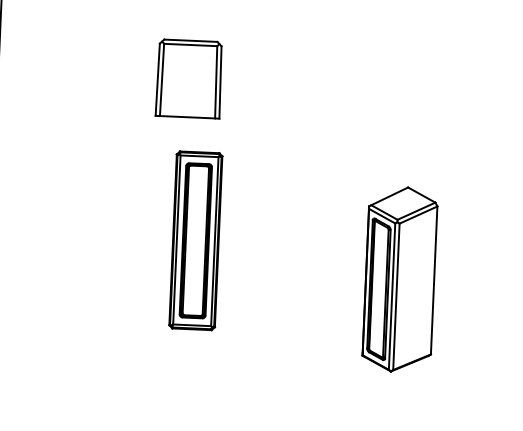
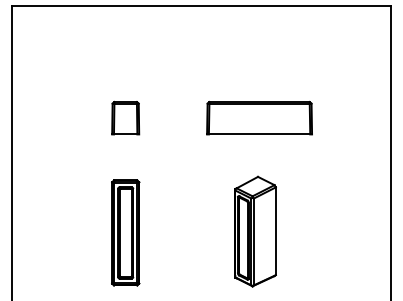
part: (189, 77) -> (125, 117), size x0.71
part: (414, 87) -> (259, 117), added
part: (195, 240) -> (125, 232), moved

